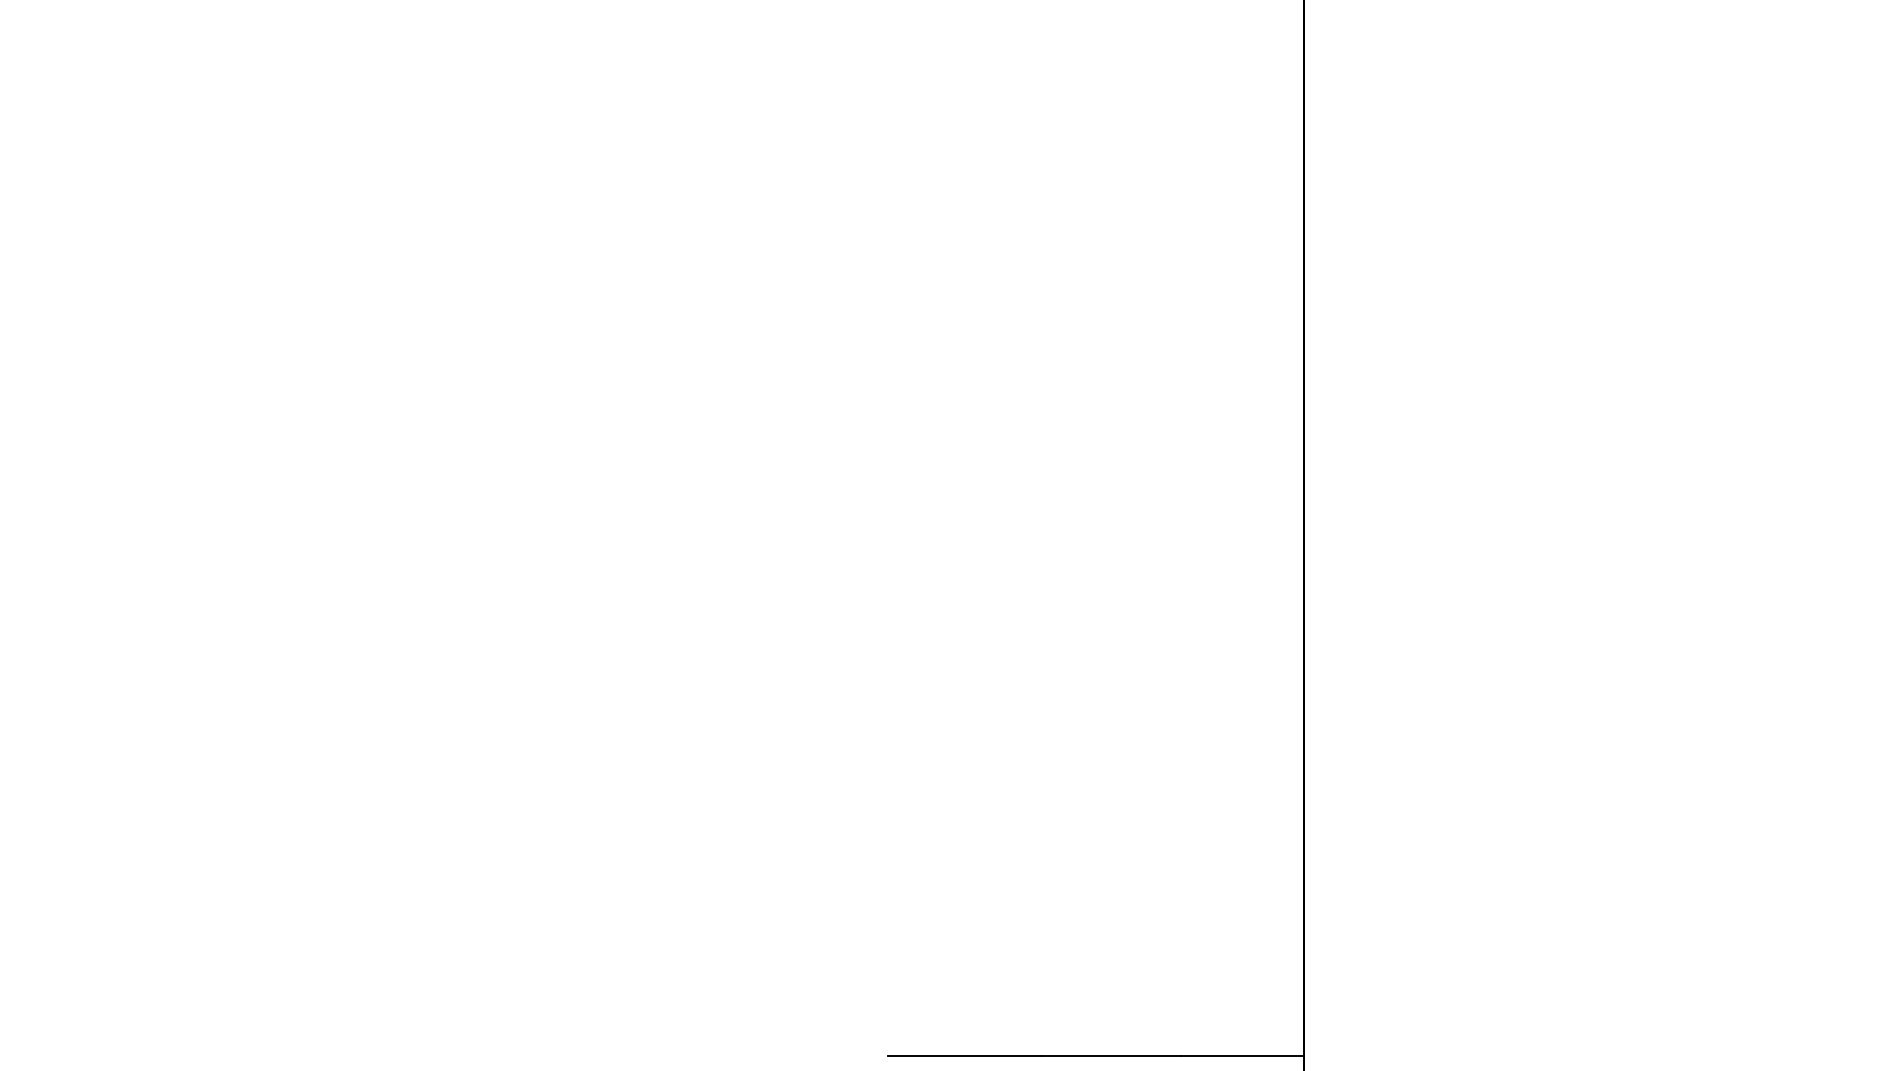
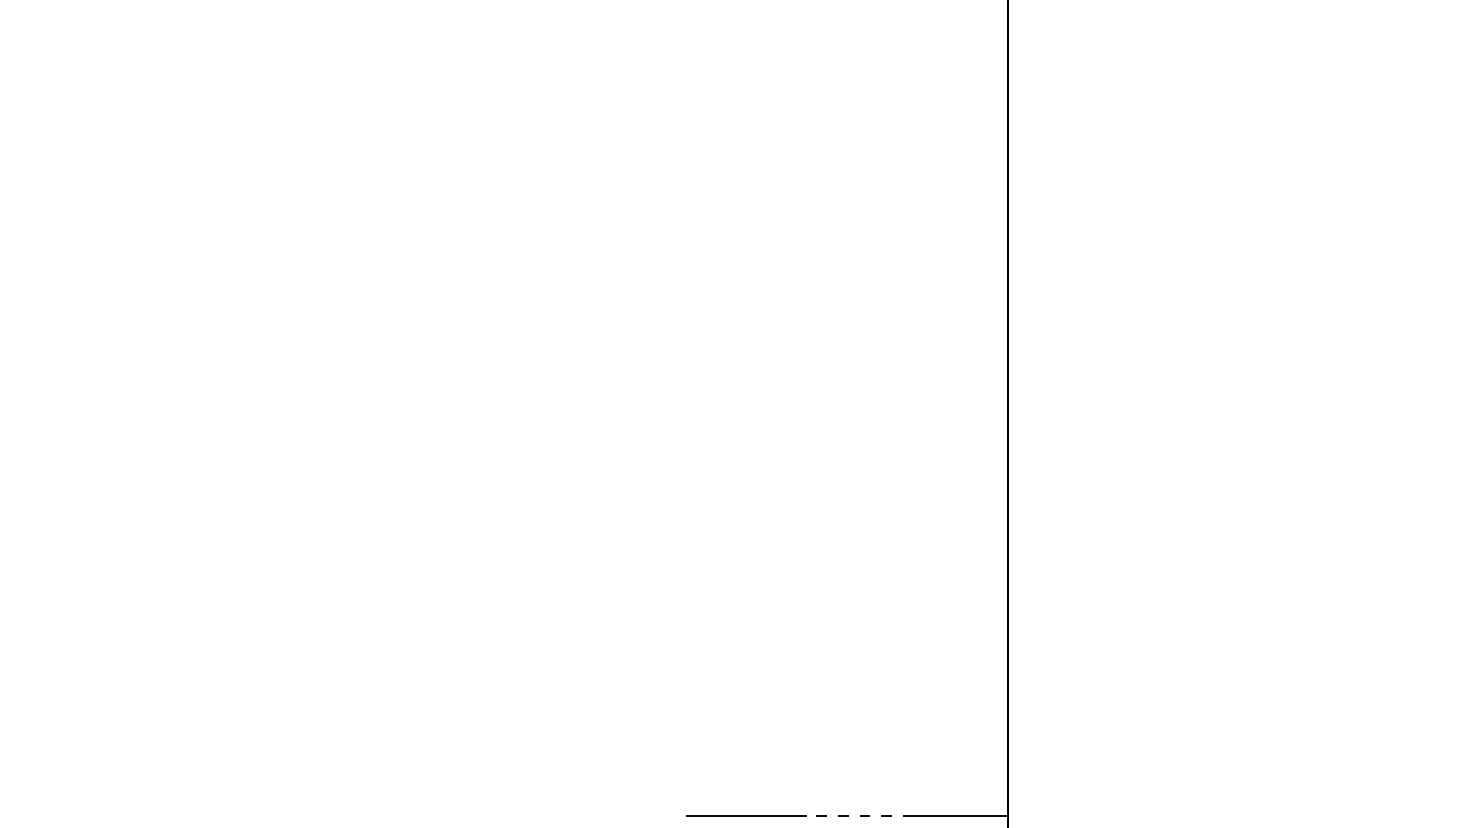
line: (1111, 1055) -> (859, 816), solid -> dashed

